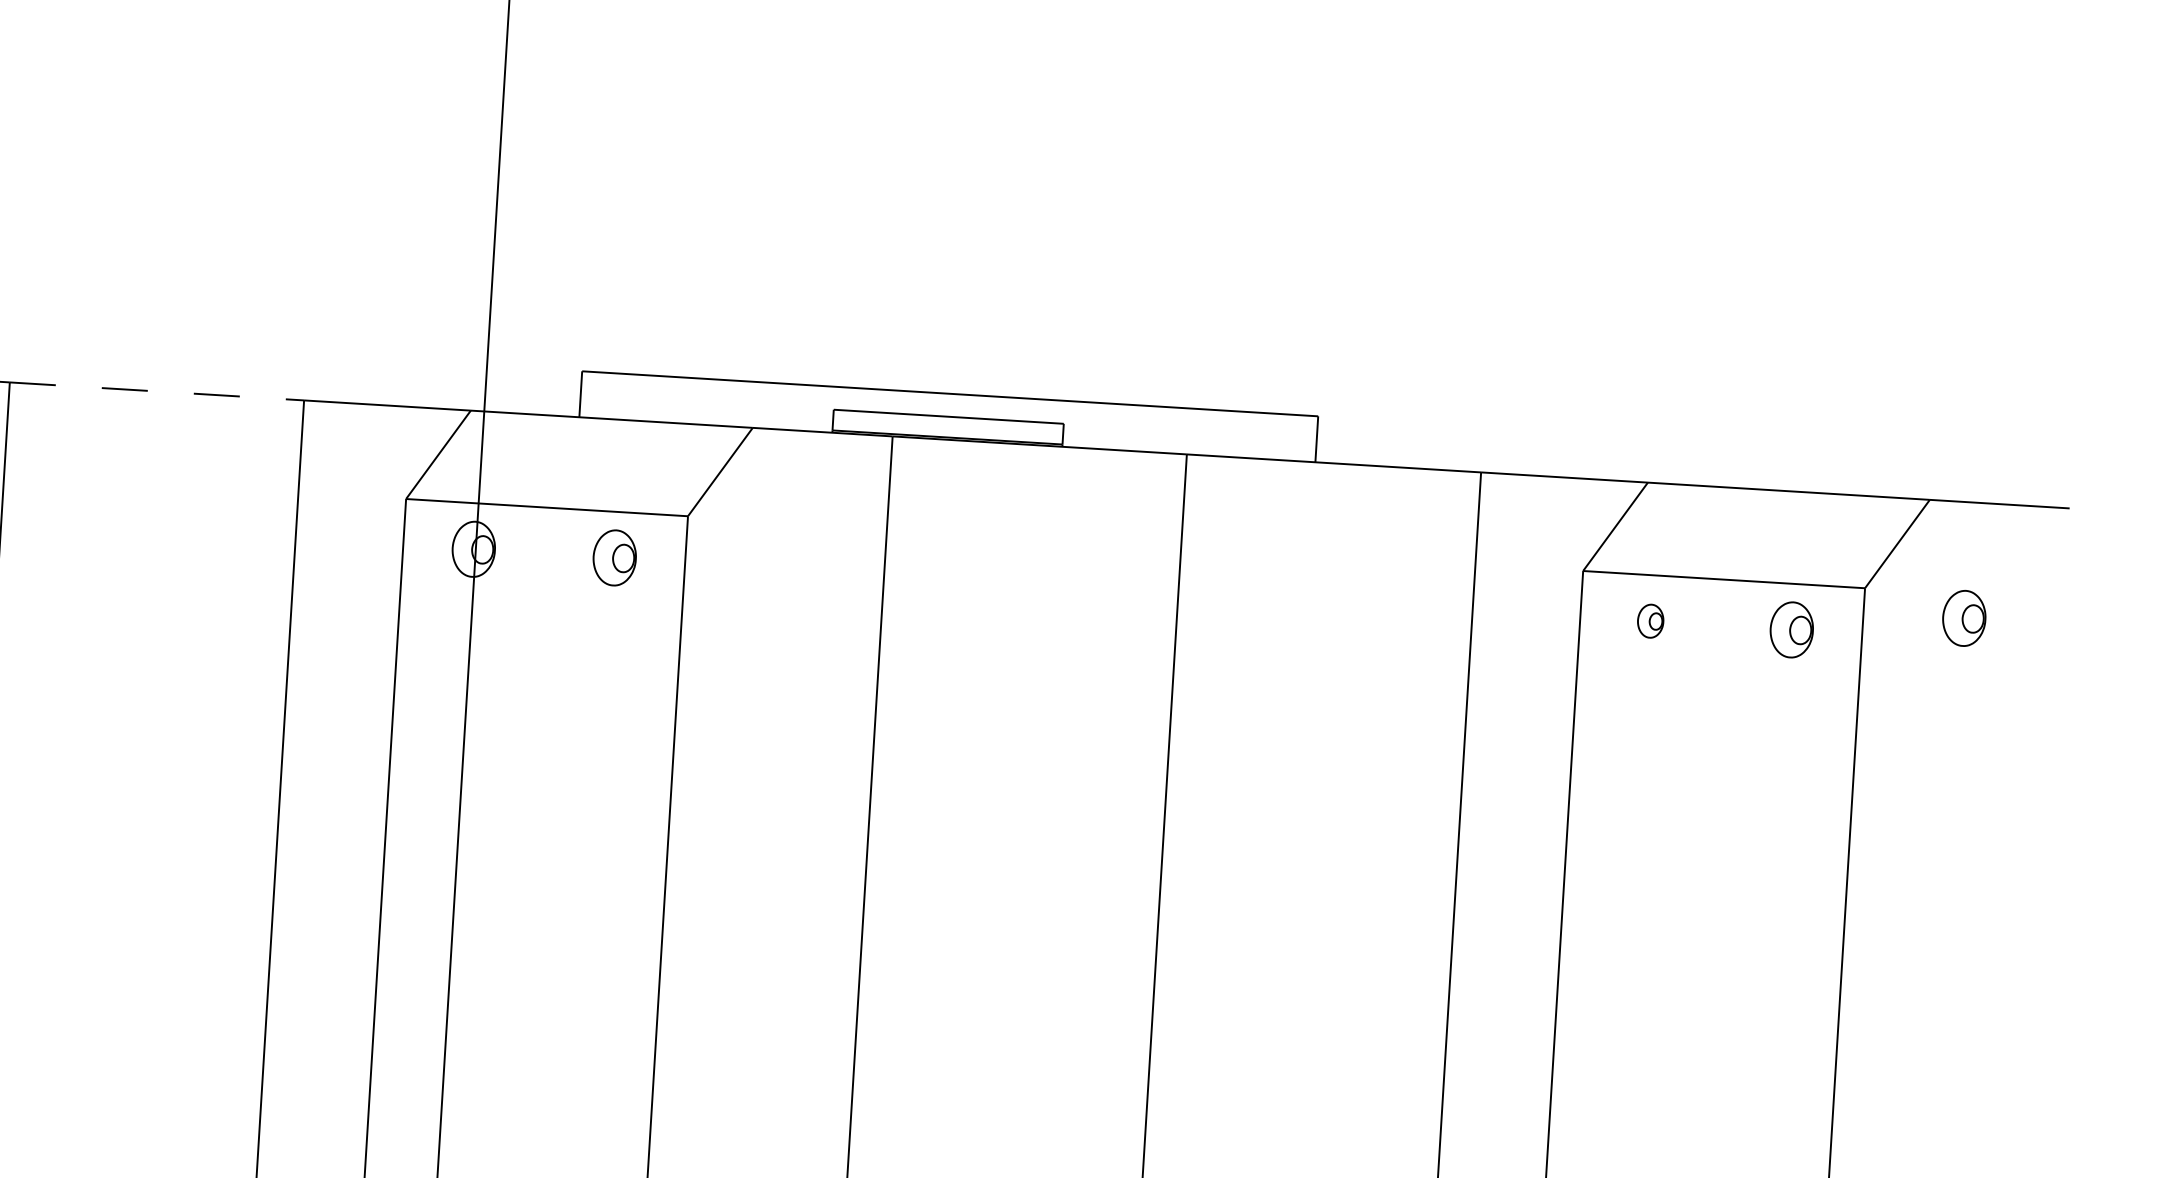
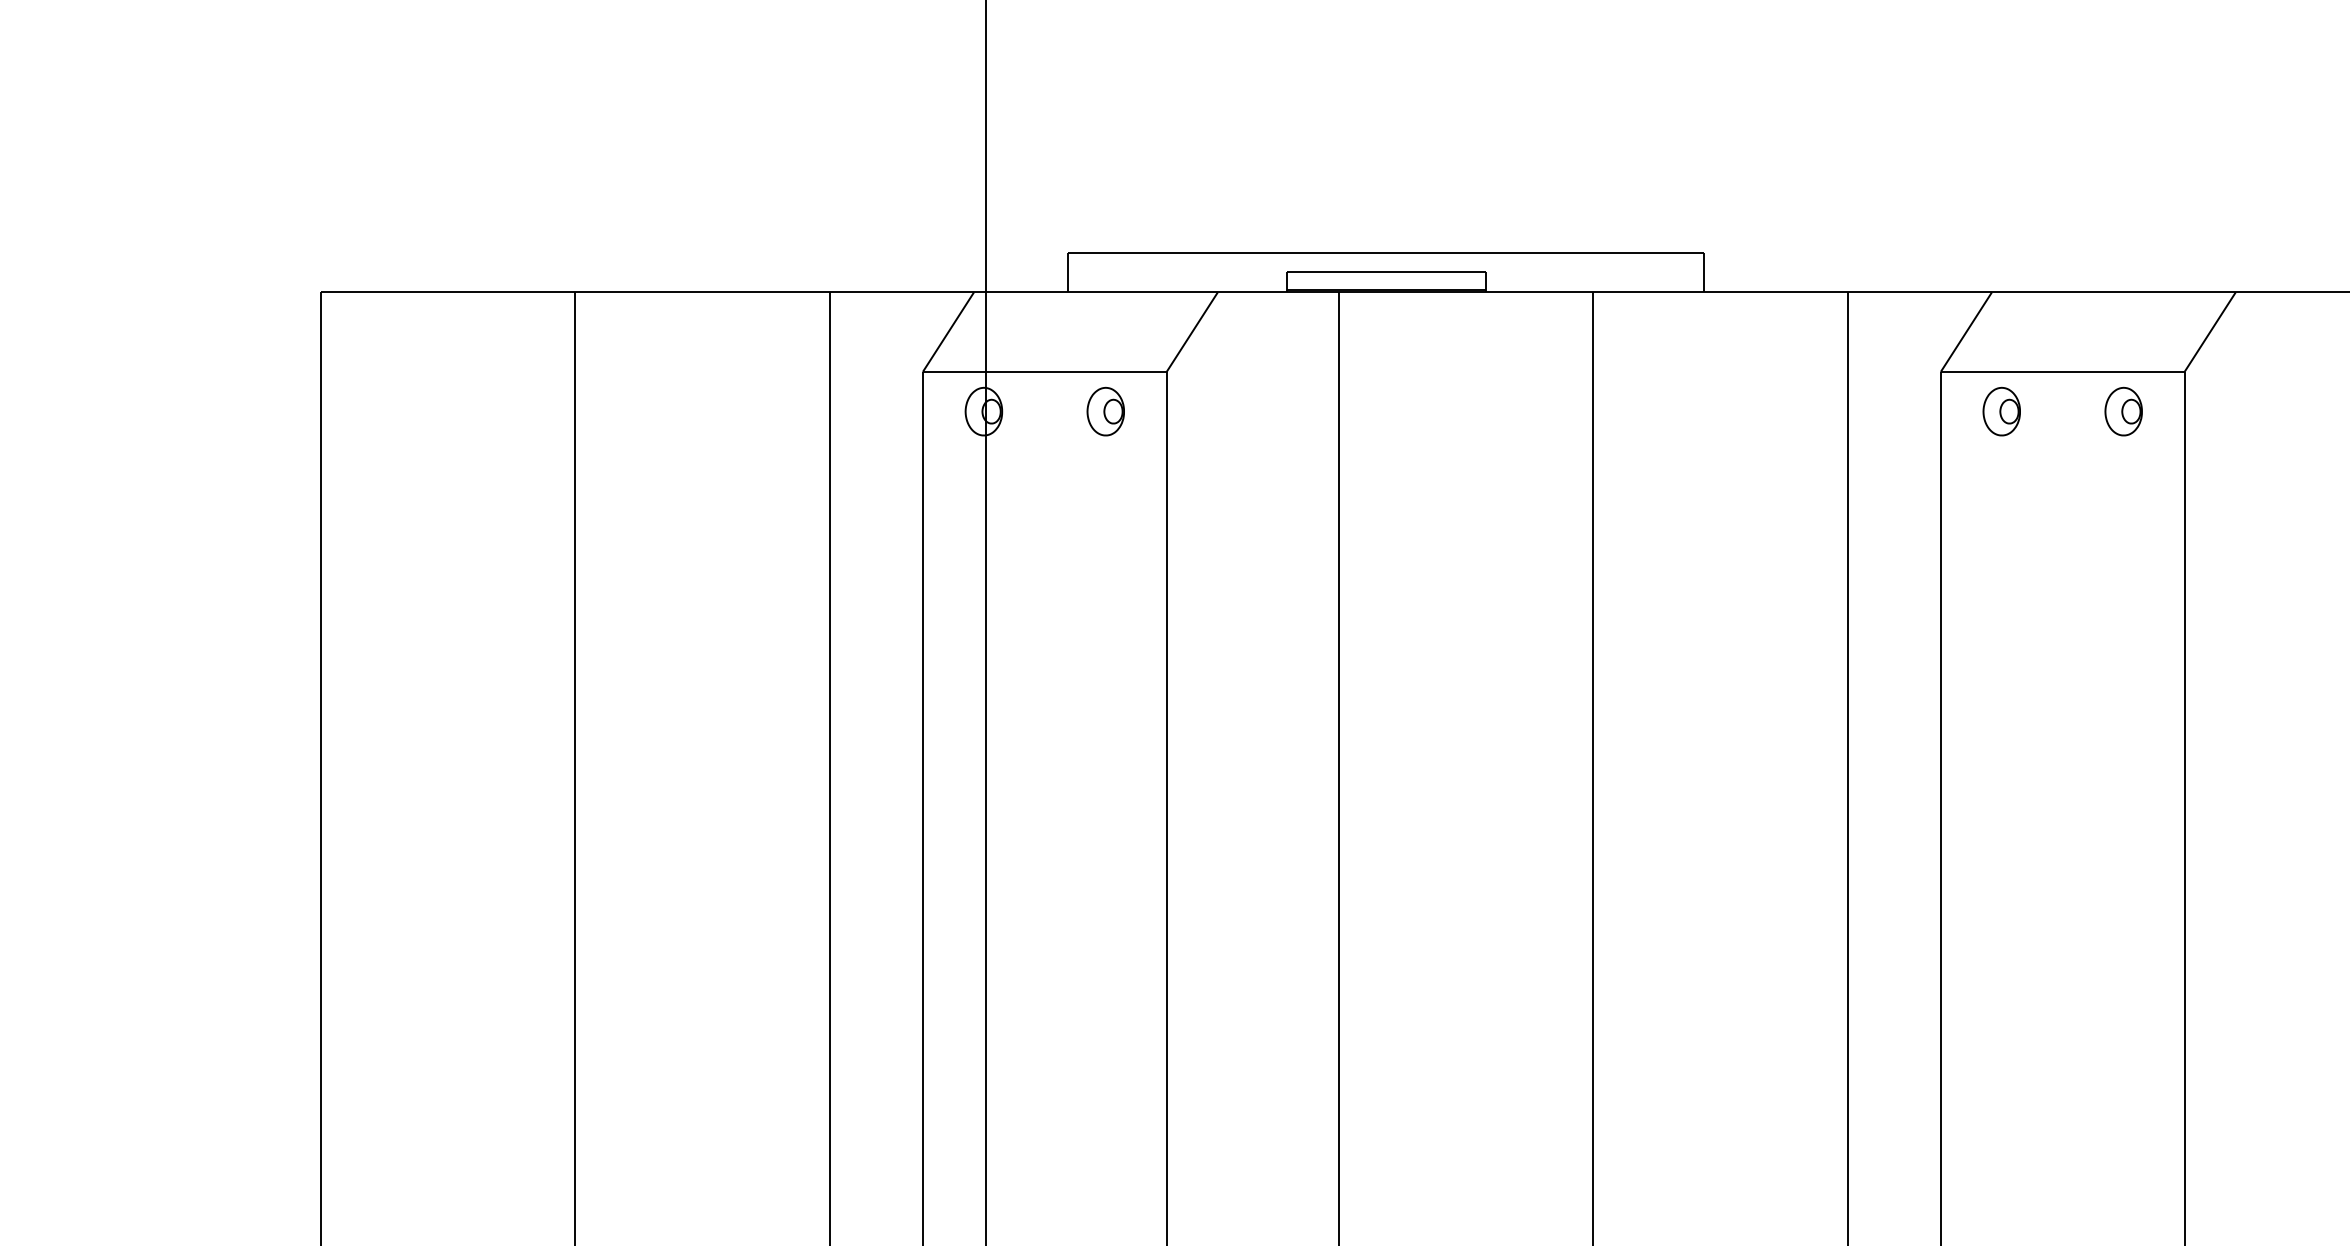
line: (157, 391) -> (703, 292), dashed -> solid
part: (1964, 618) -> (2271, 392), removed
part: (1650, 621) -> (2001, 411), size x1.67

